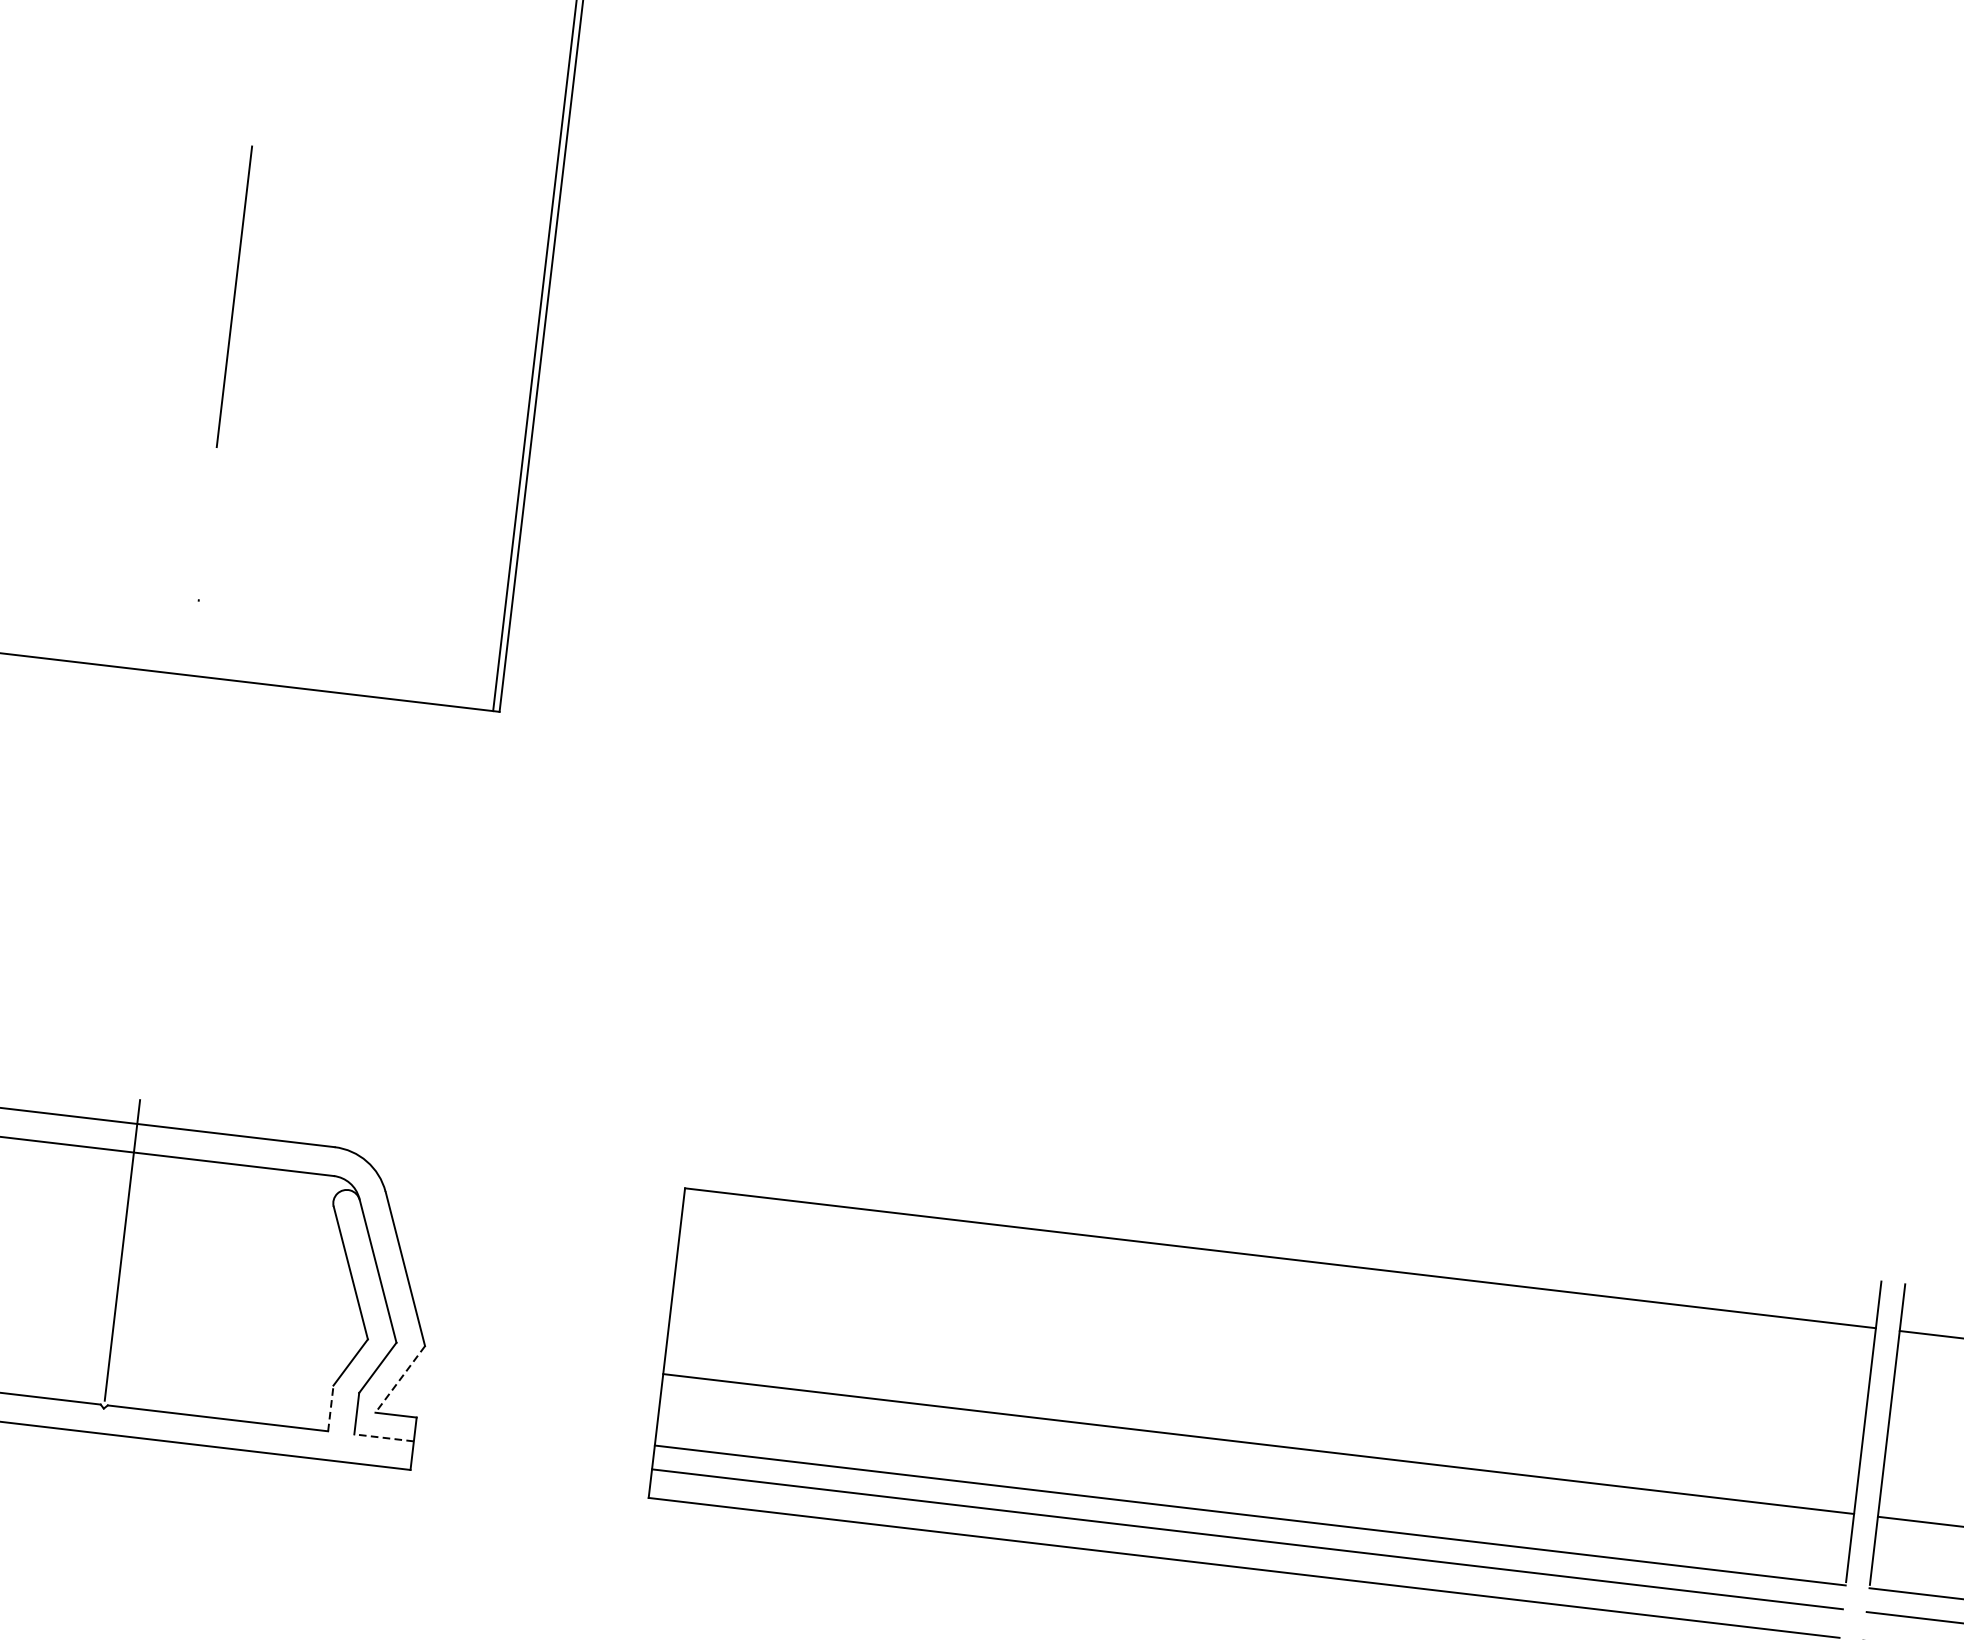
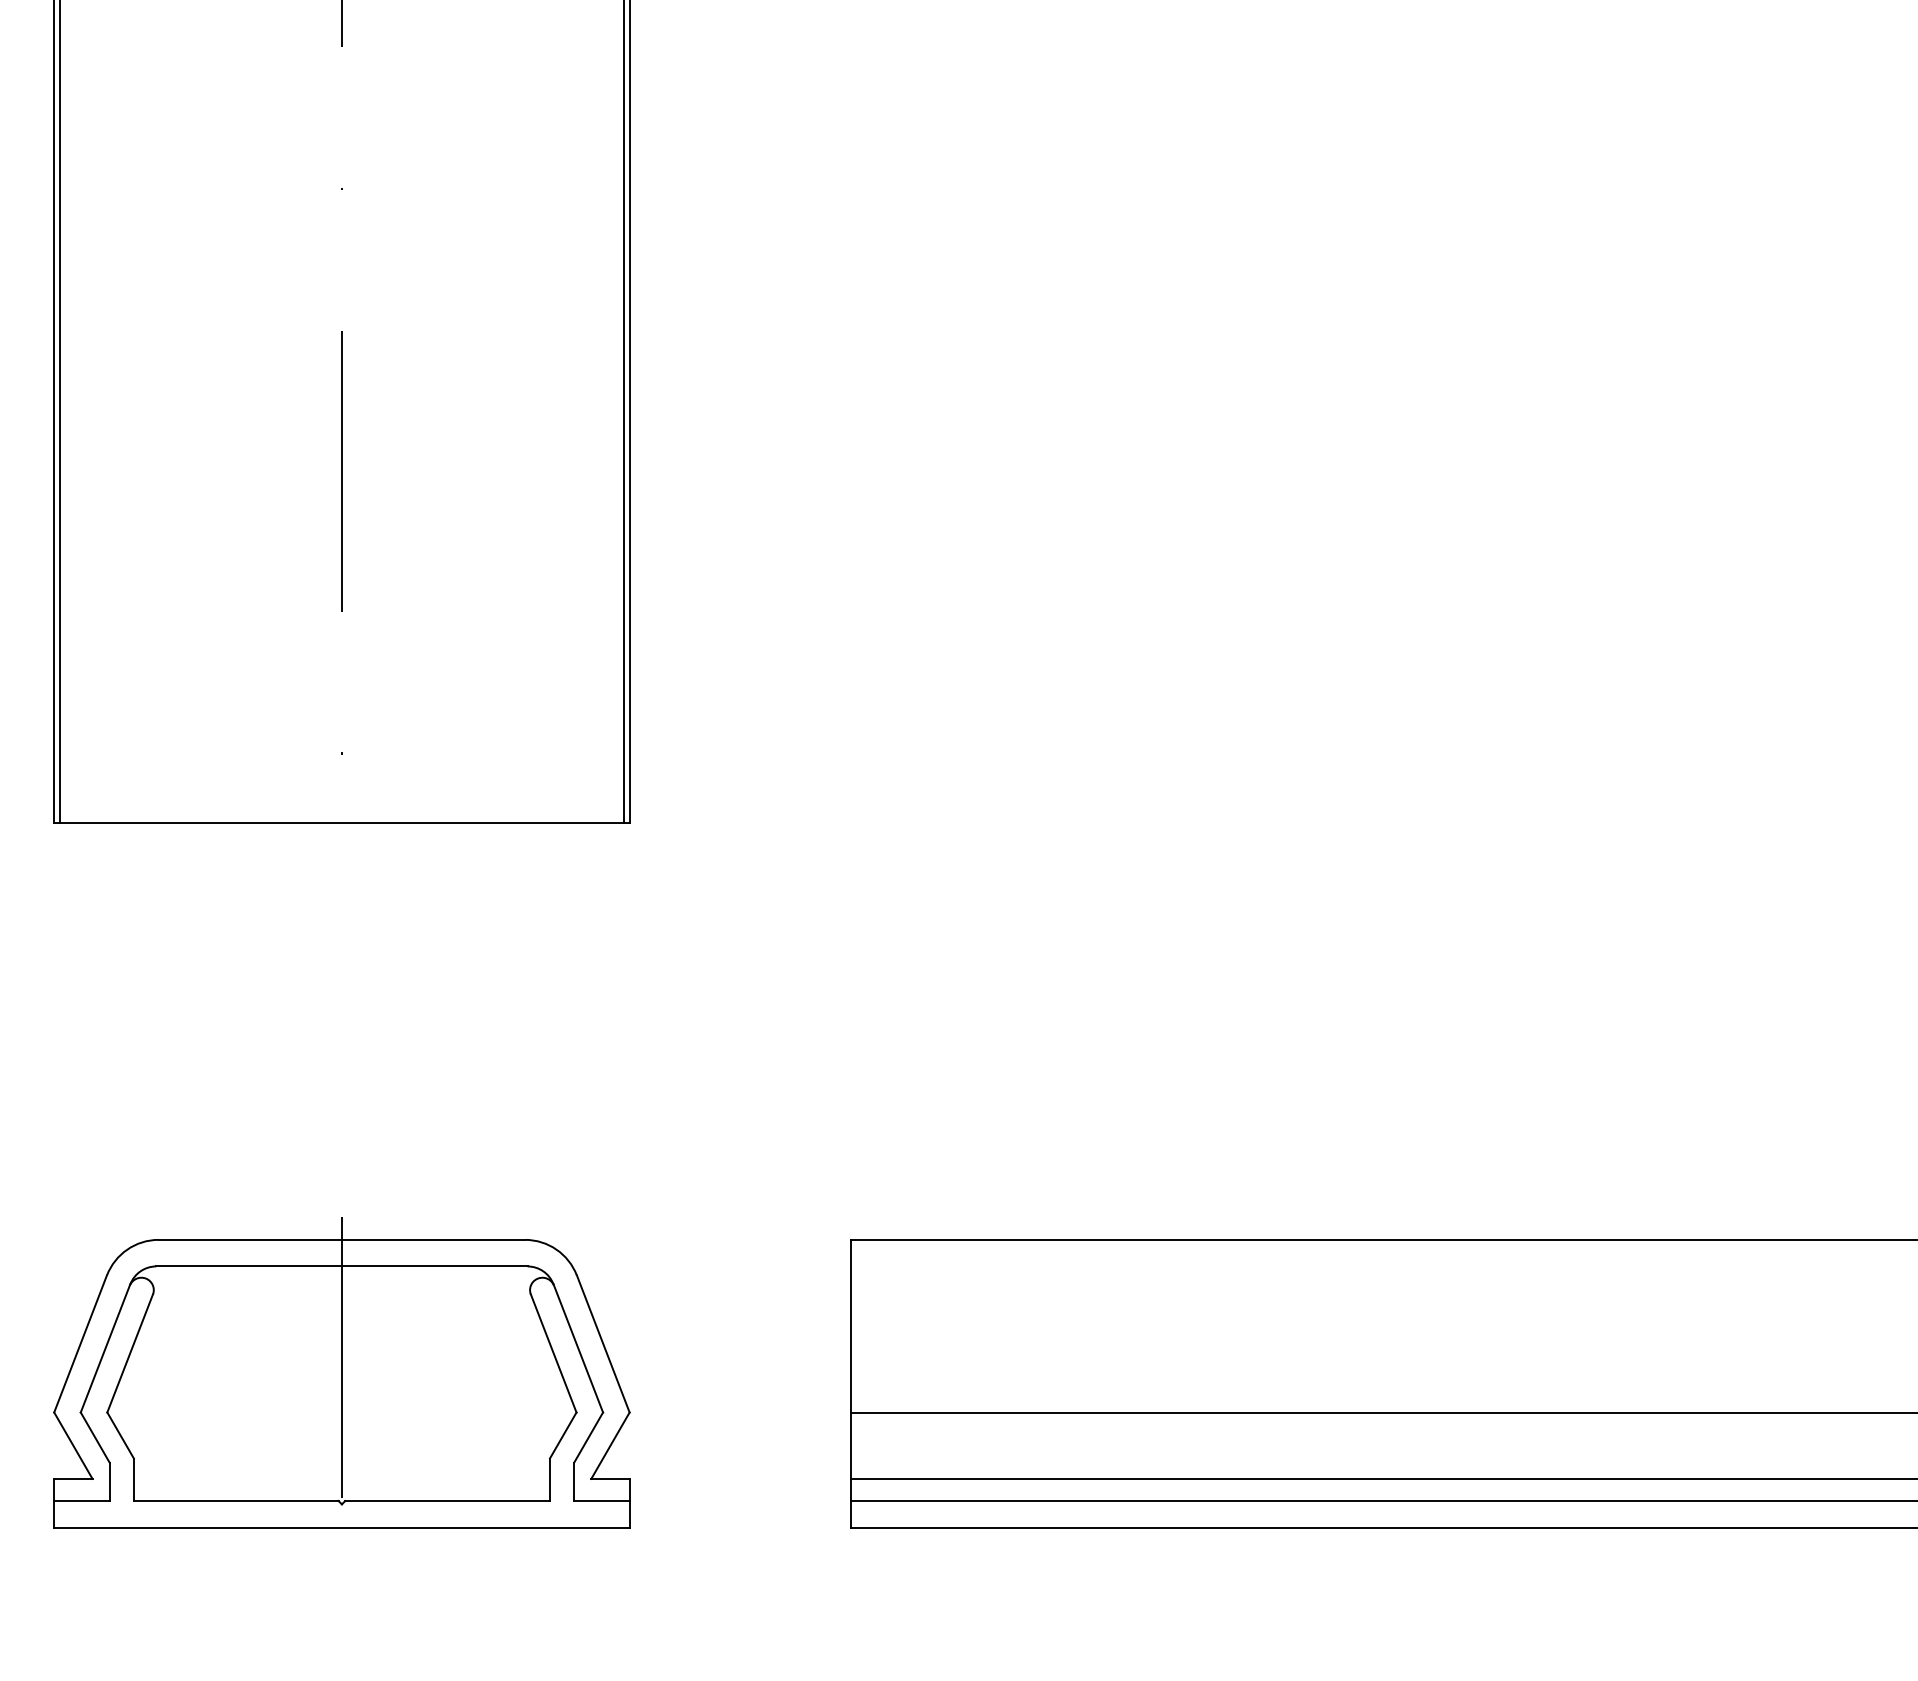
line: (400, 1380) -> (610, 1446), dashed -> solid
line: (330, 1408) -> (549, 1479), dashed -> solid
line: (383, 1438) -> (601, 1501), dashed -> solid

